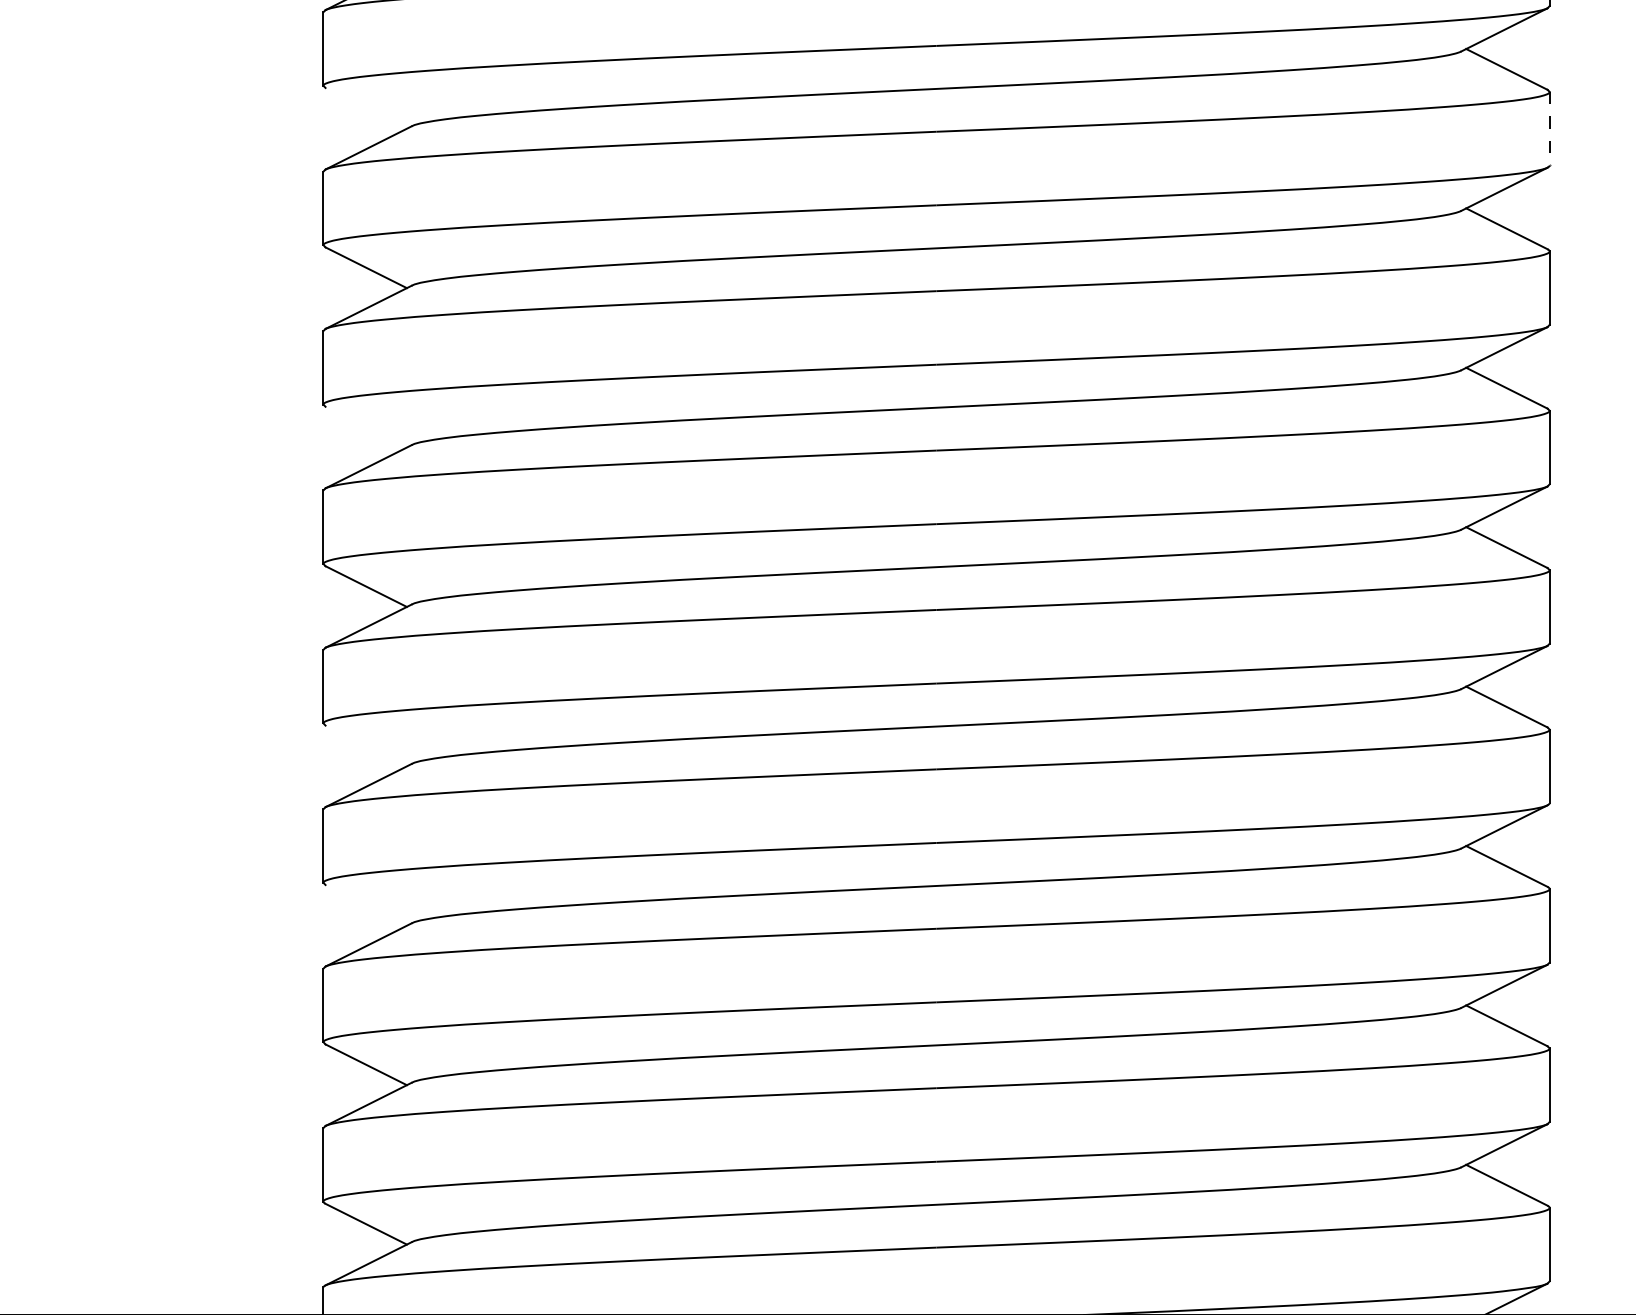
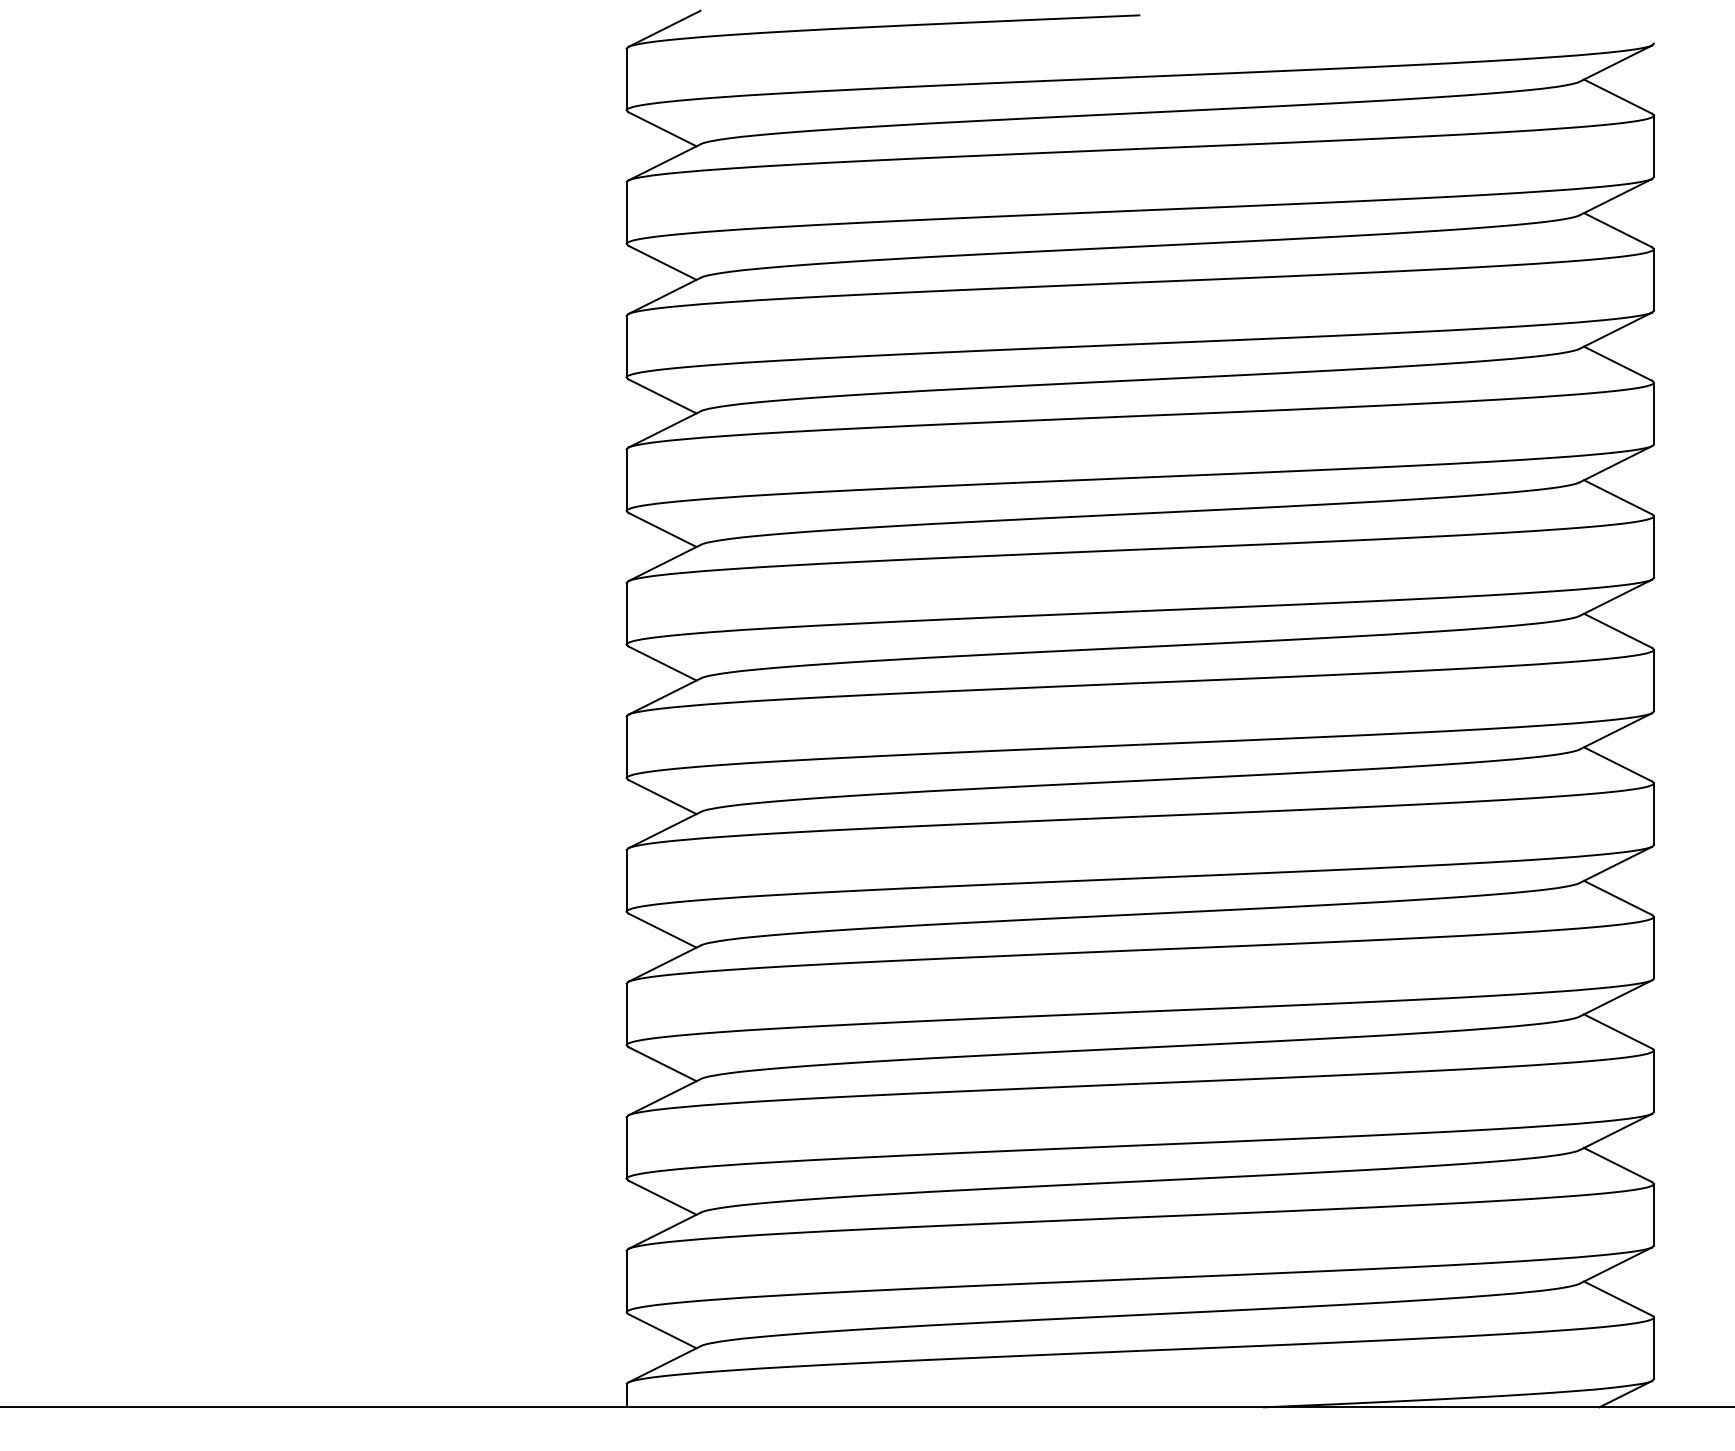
line: (366, 108) -> (662, 396), added
line: (1549, 128) -> (1653, 413), dashed -> solid
line: (366, 427) -> (662, 663), added
line: (366, 745) -> (662, 930), added
line: (366, 905) -> (662, 1064), added

